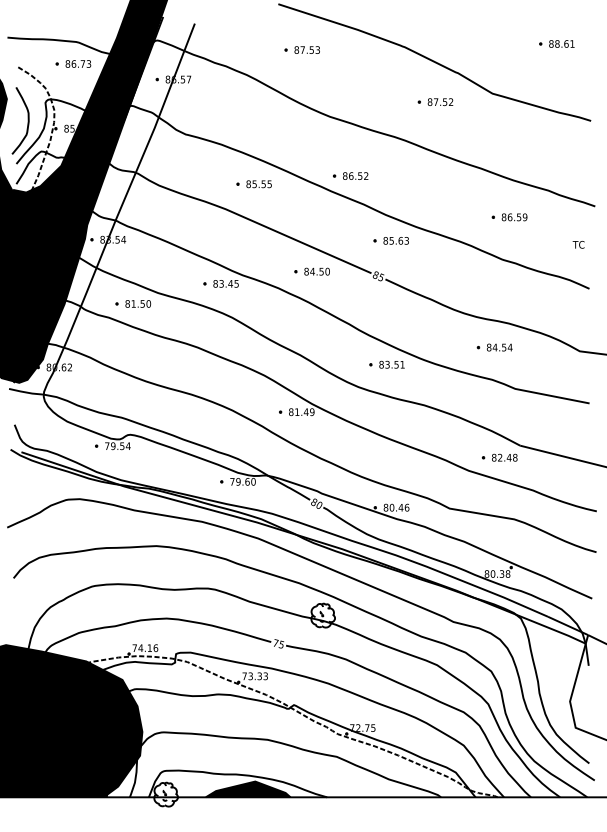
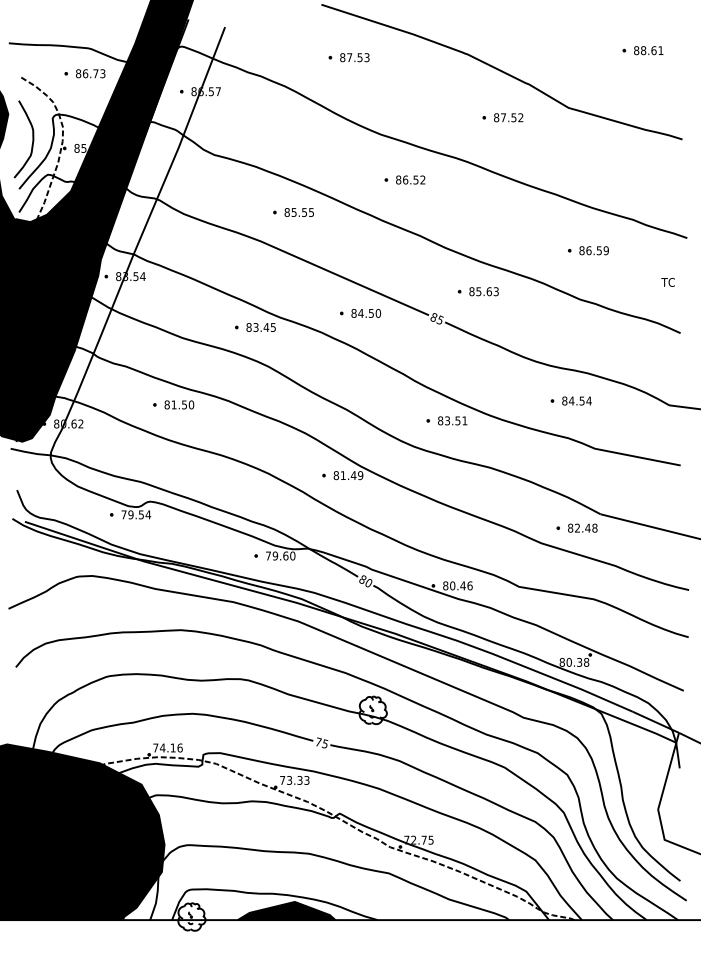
part: (350, 175) -> (404, 179), moved
part: (390, 240) -> (477, 291), moved
part: (132, 303) -> (172, 404), moved

